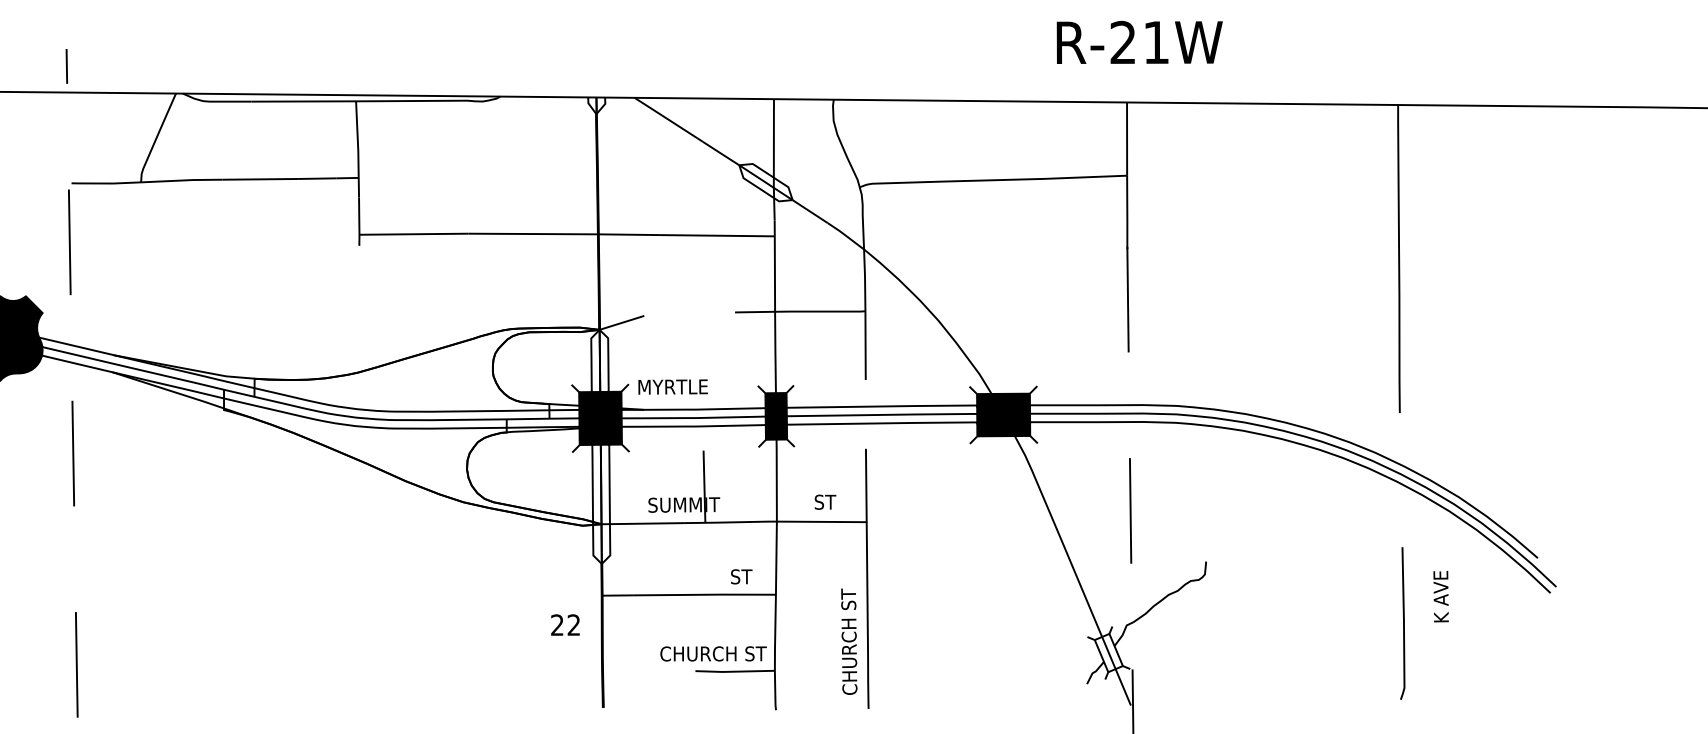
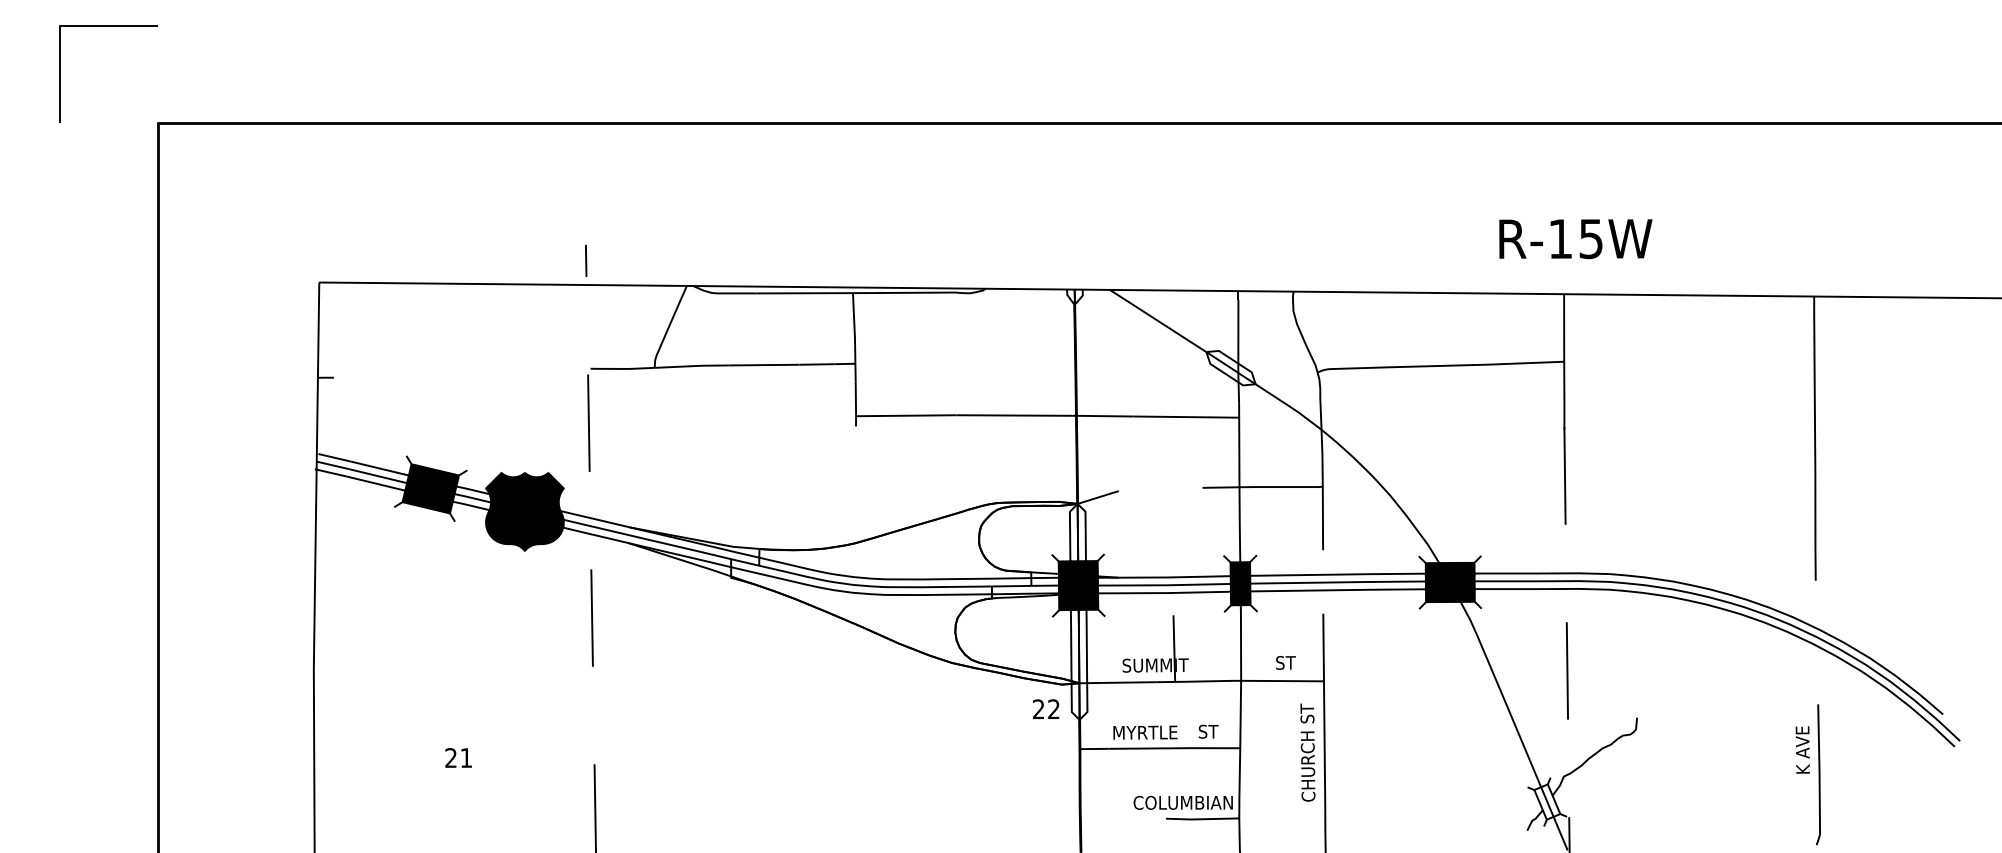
text: (1139, 42) -> (1575, 238), R-21W -> R-15W
text: (673, 386) -> (1145, 732), moved
text: (1440, 596) -> (1802, 749), moved
text: (565, 624) -> (1046, 708), moved
text: (848, 641) -> (1307, 752), moved
text: (719, 653) -> (1188, 802), CHURCH ST -> COLUMBIAN

